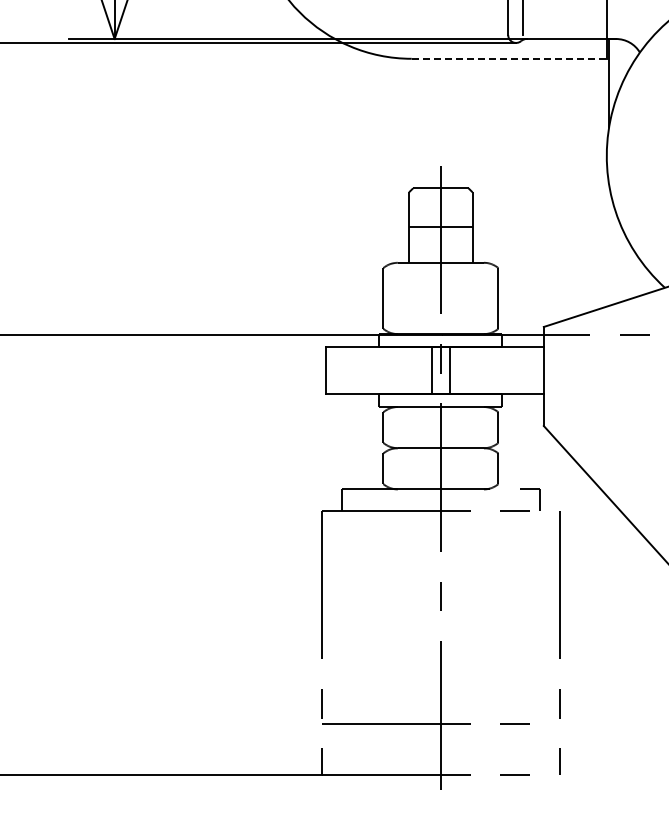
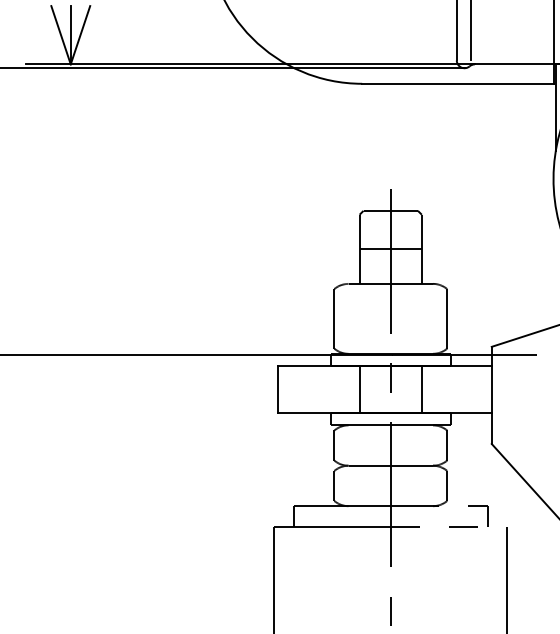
line: (509, 58) -> (458, 83), dashed -> solid
line: (432, 370) -> (359, 389), moved
line: (449, 370) -> (421, 389), moved

